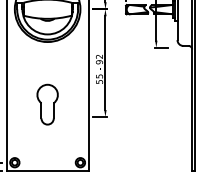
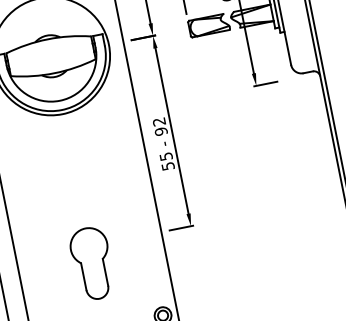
part: (47, 104) -> (92, 263), moved

